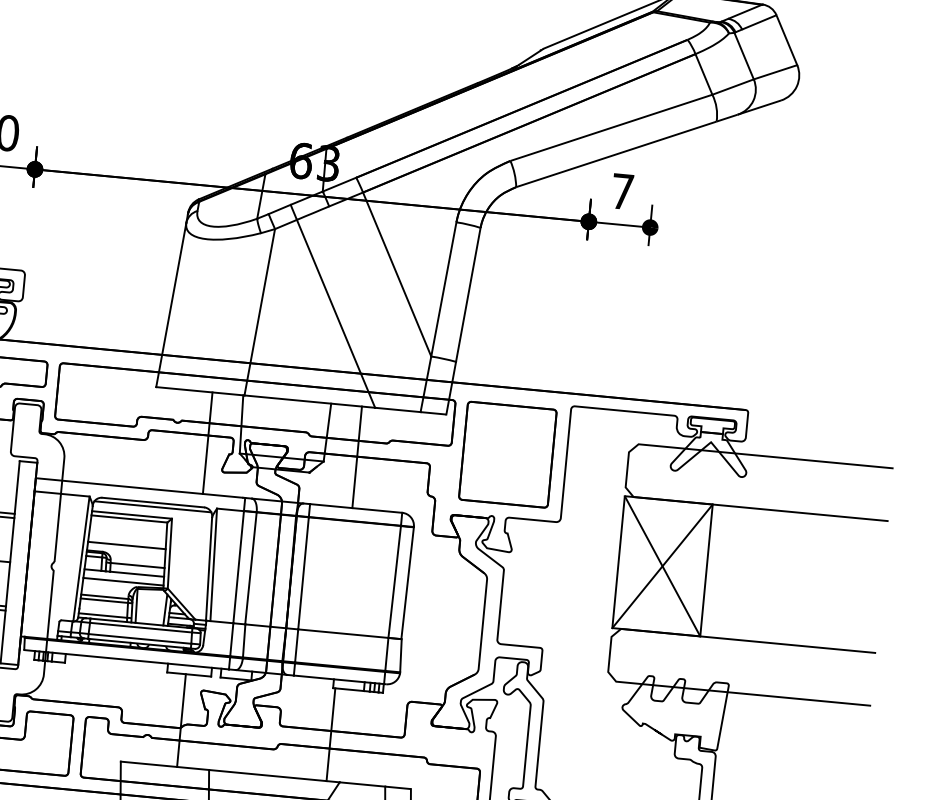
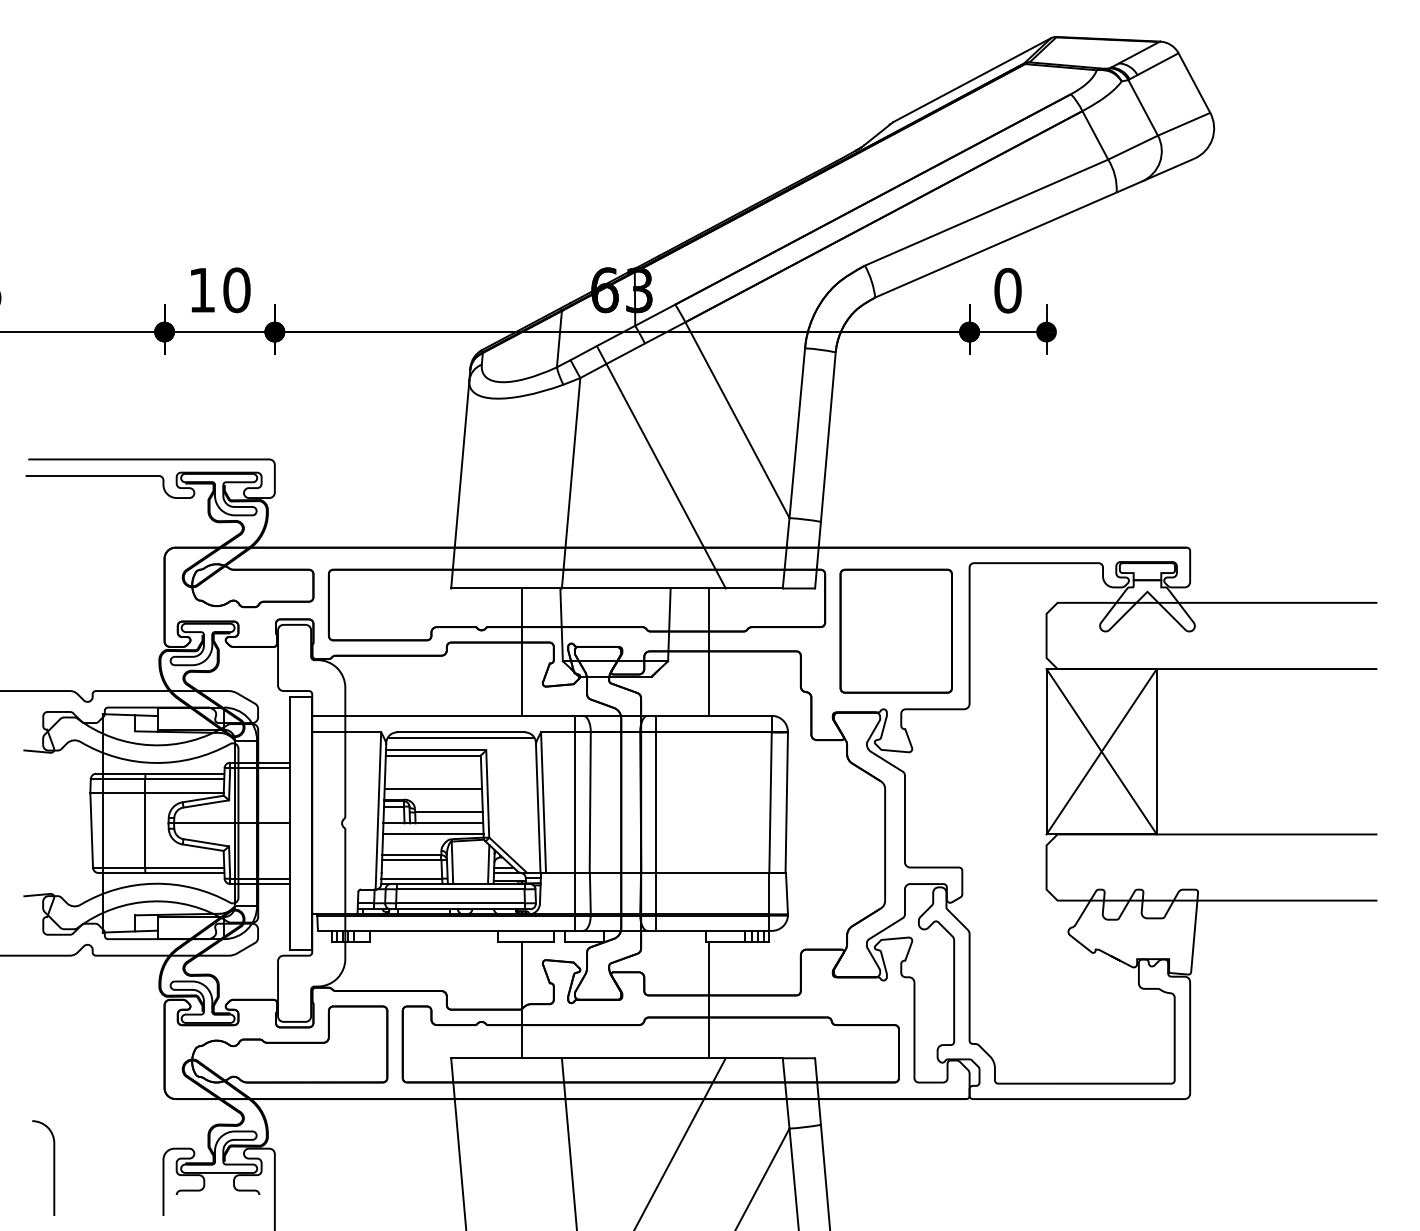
text: (622, 191) -> (1007, 290), 7 -> 0

